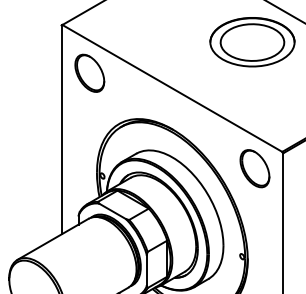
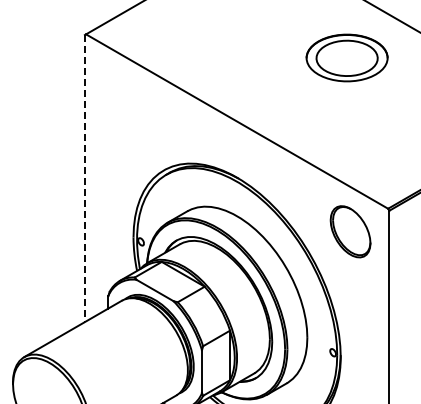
part: (251, 41) -> (346, 57), size x0.7
part: (89, 73) -> (123, 100), removed
line: (61, 129) -> (84, 178), solid -> dashed

